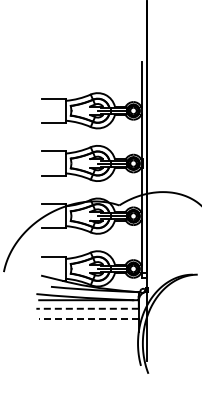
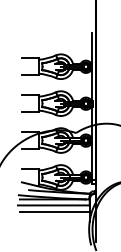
line: (87, 308) -> (53, 205), dashed -> solid
line: (88, 318) -> (54, 212), dashed -> solid

